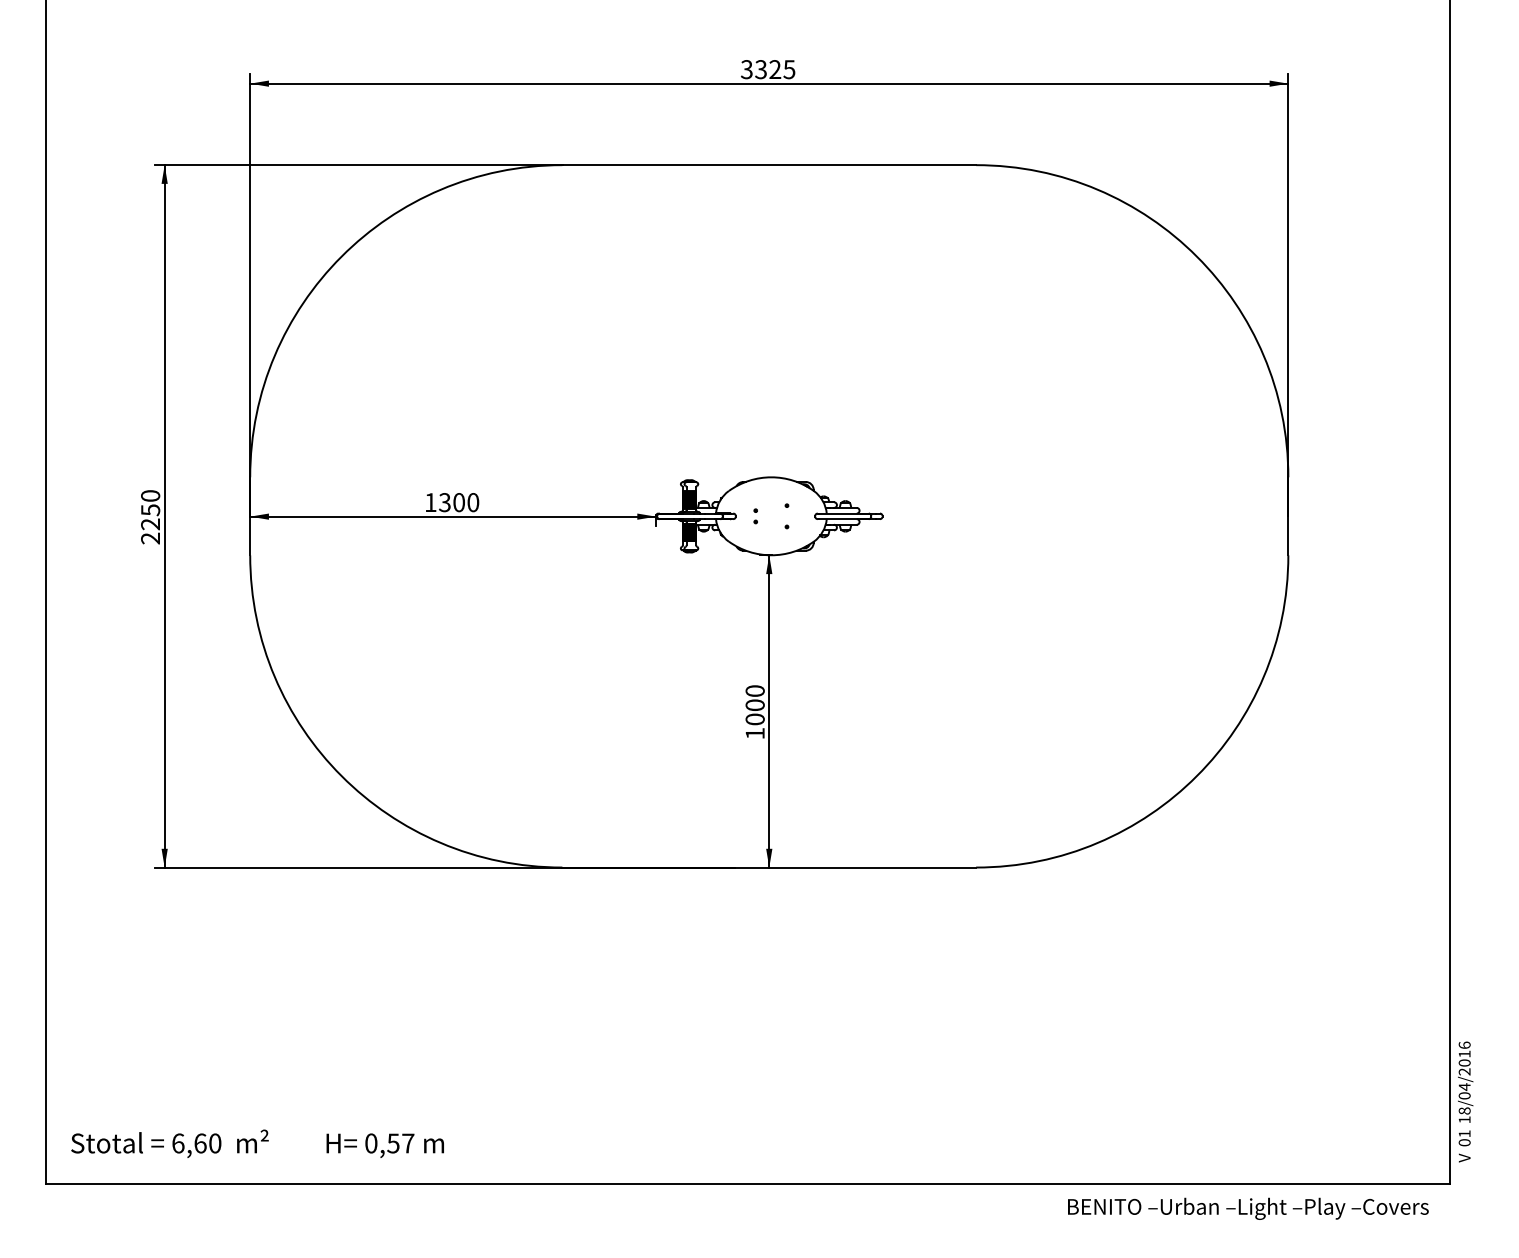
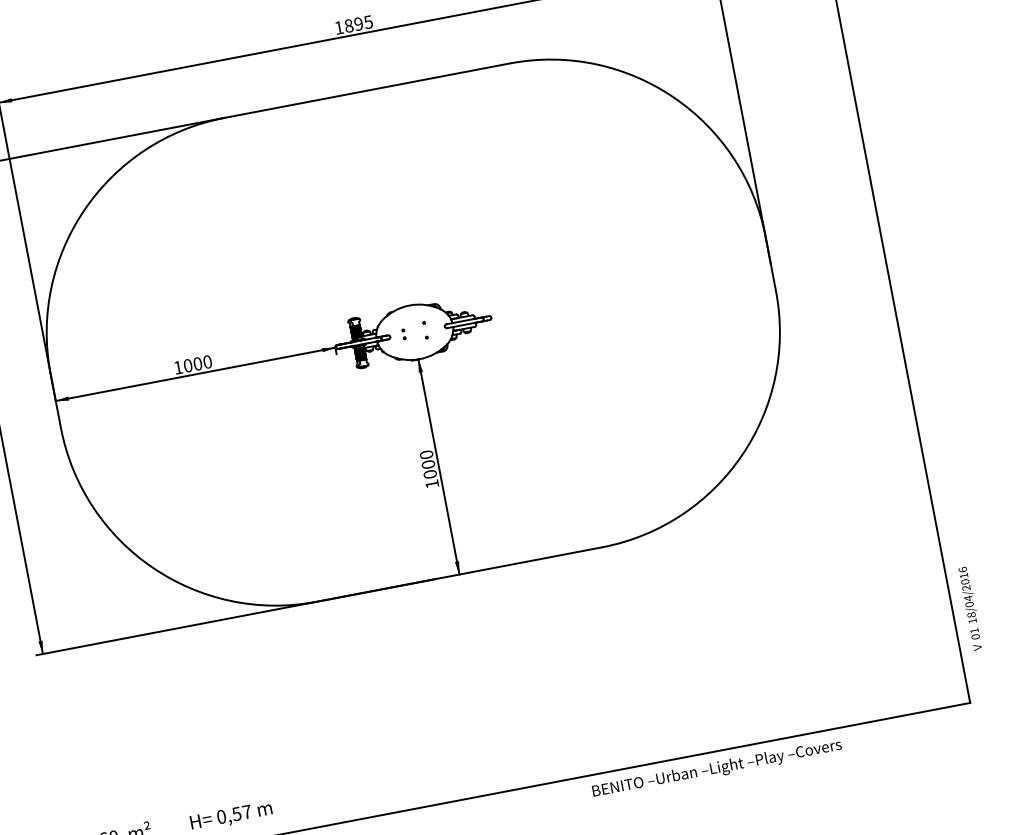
text: (760, 69) -> (348, 25), 3325 -> 1895
text: (444, 502) -> (187, 365), 1300 -> 1000
text: (1465, 1101) -> (970, 608), moved
text: (1248, 1208) -> (717, 768), moved

